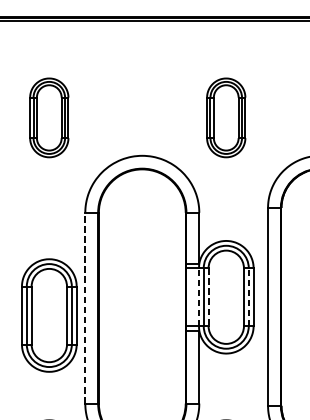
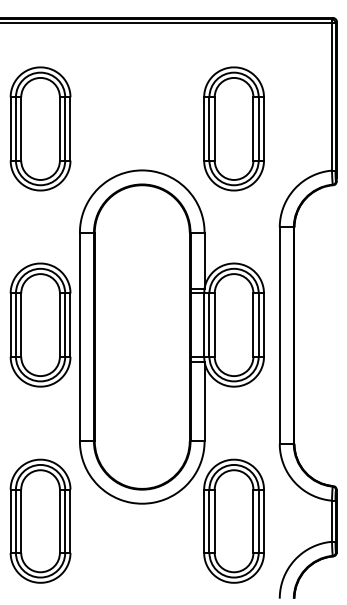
part: (49, 117) -> (40, 128), size x1.43
part: (225, 117) -> (233, 128), size x1.43
line: (199, 297) -> (204, 325), dashed -> solid
line: (208, 297) -> (214, 325), dashed -> solid
line: (248, 297) -> (258, 325), dashed -> solid
line: (84, 307) -> (79, 336), dashed -> solid
part: (49, 314) -> (40, 324), moved

